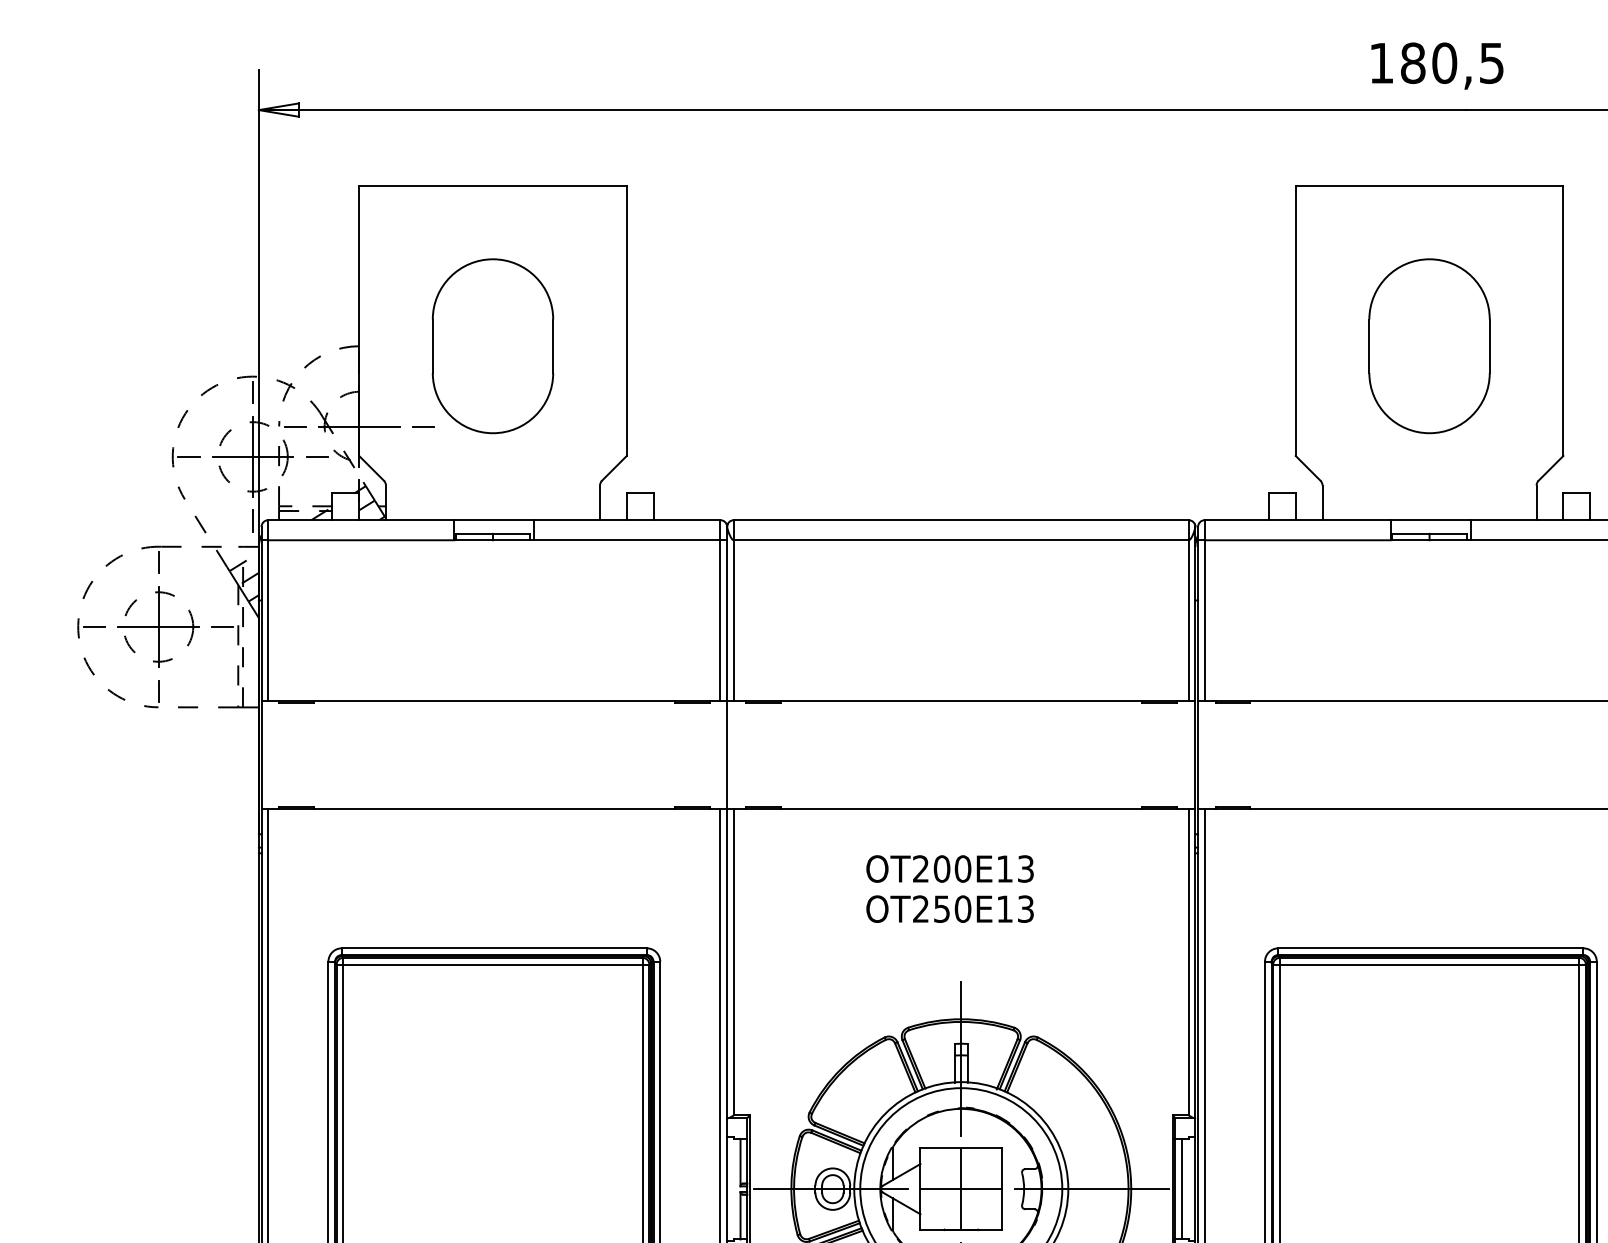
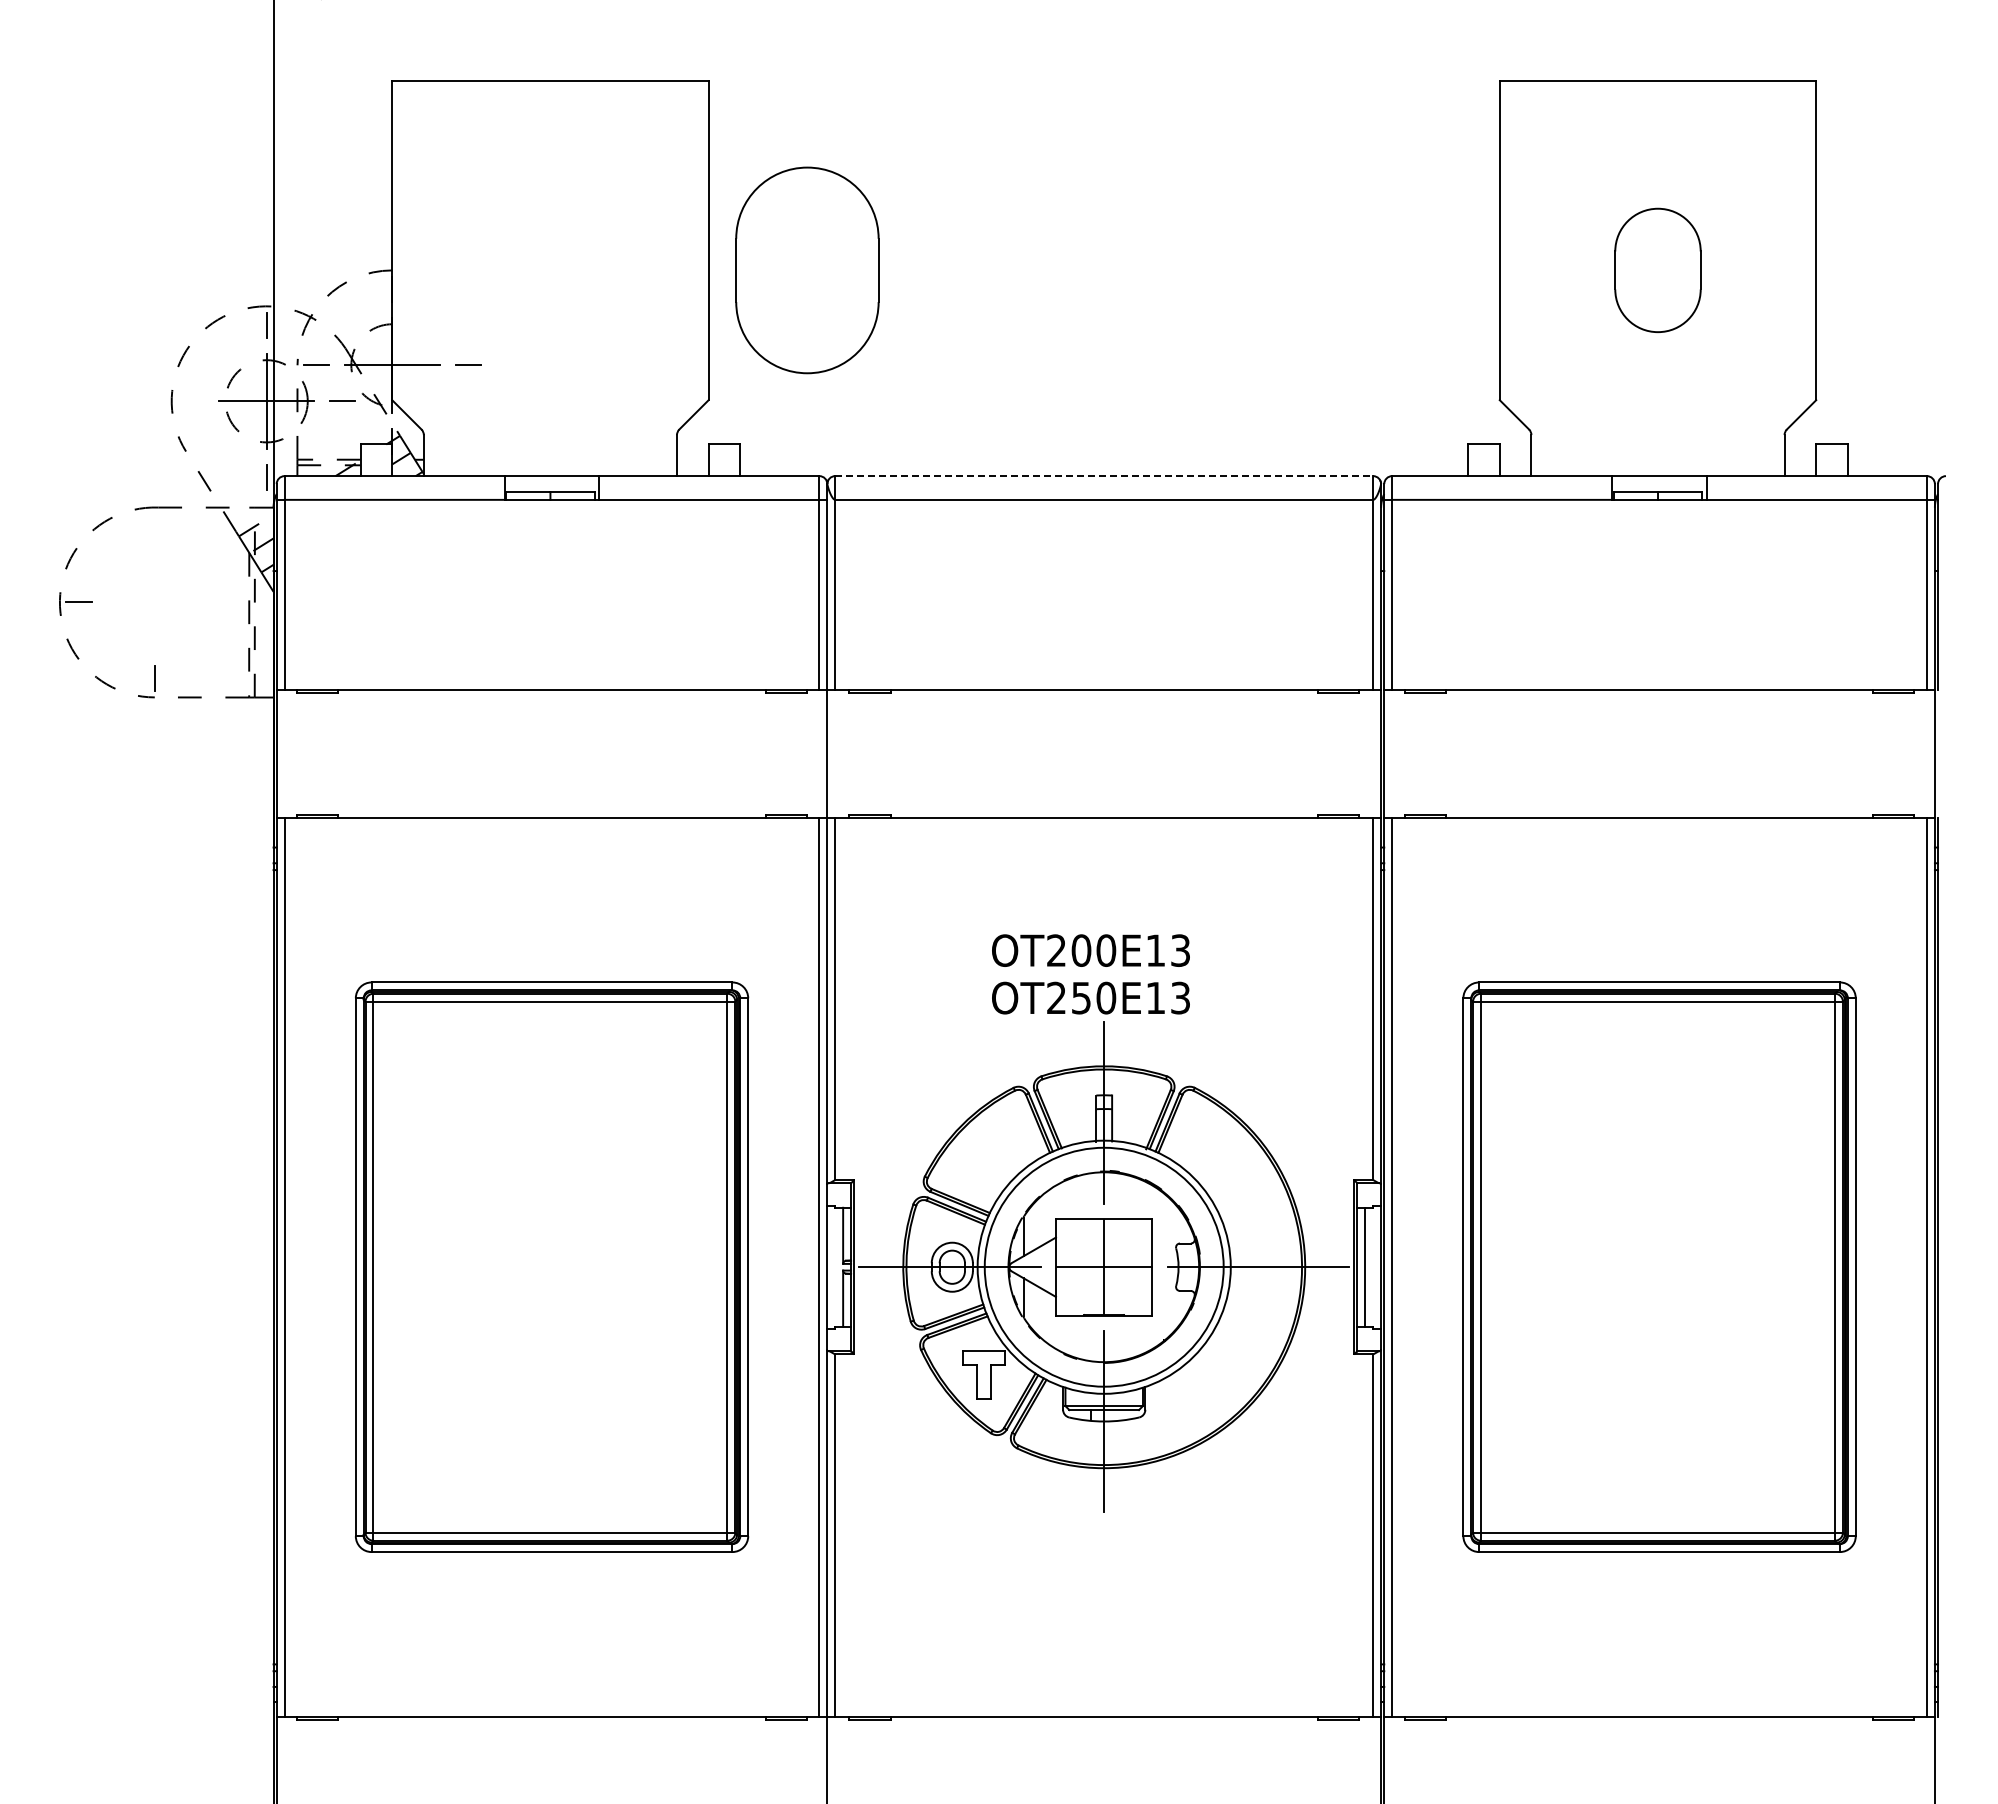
part: (493, 346) -> (807, 270), moved
part: (1429, 346) -> (1657, 270), size x0.6
line: (188, 457) -> (190, 401), removed
line: (961, 520) -> (1104, 476), solid -> dashed
line: (158, 562) -> (154, 526), removed
part: (158, 627) -> (154, 602), removed
line: (222, 627) -> (230, 602), removed
text: (949, 889) -> (1090, 974), moved

